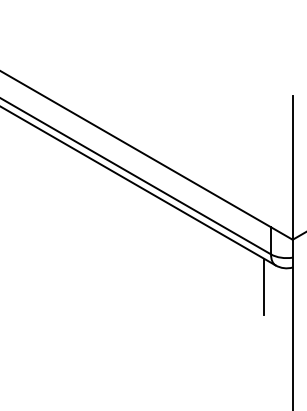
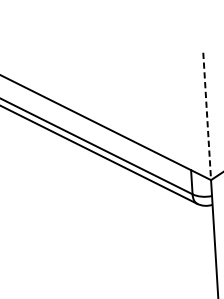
line: (292, 168) -> (206, 116), solid -> dashed
line: (263, 286) -> (187, 223), removed

